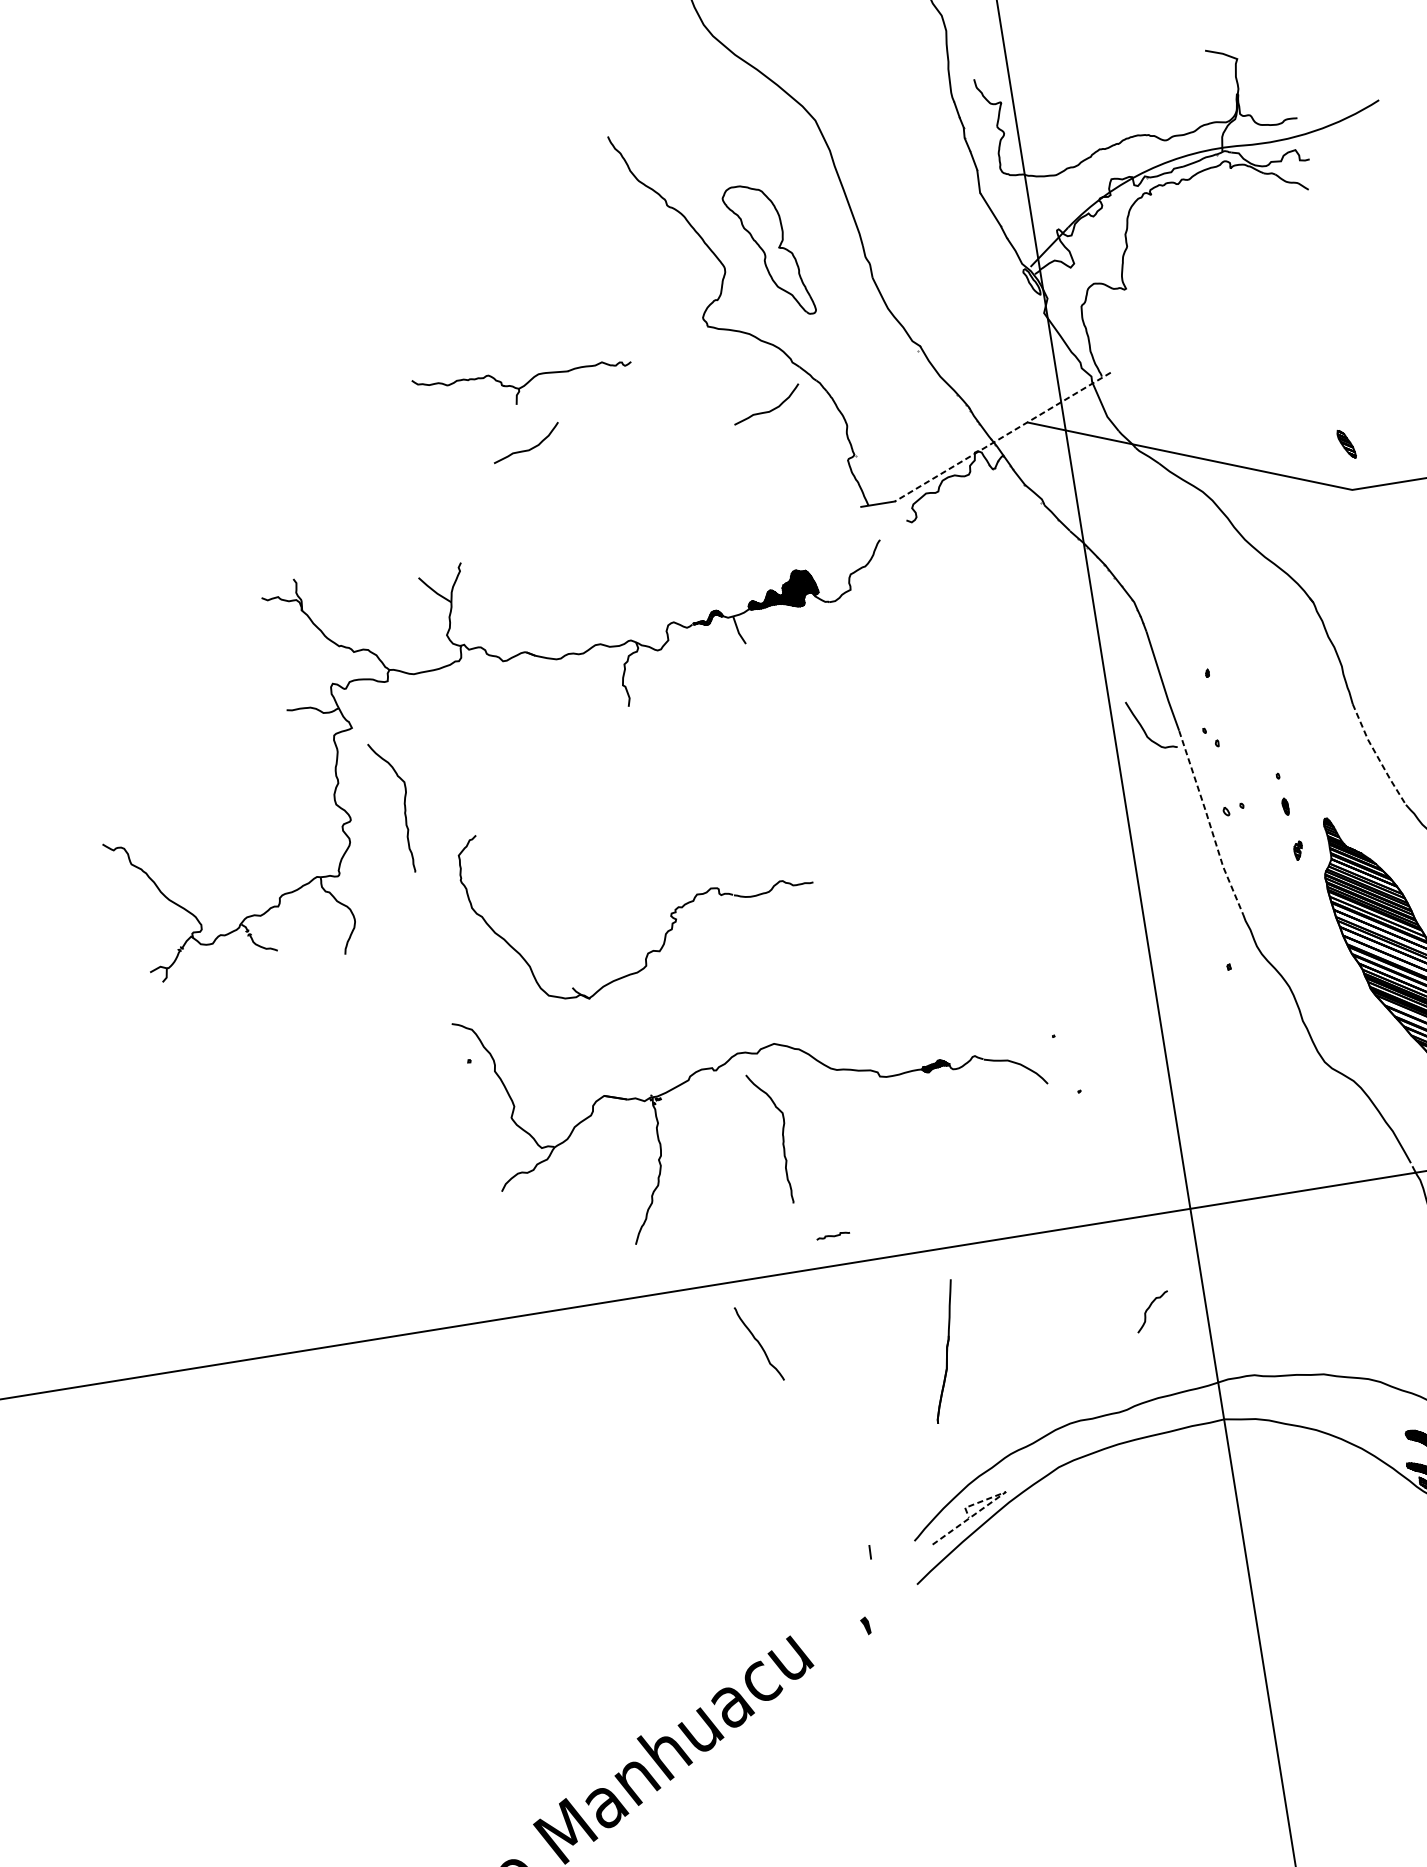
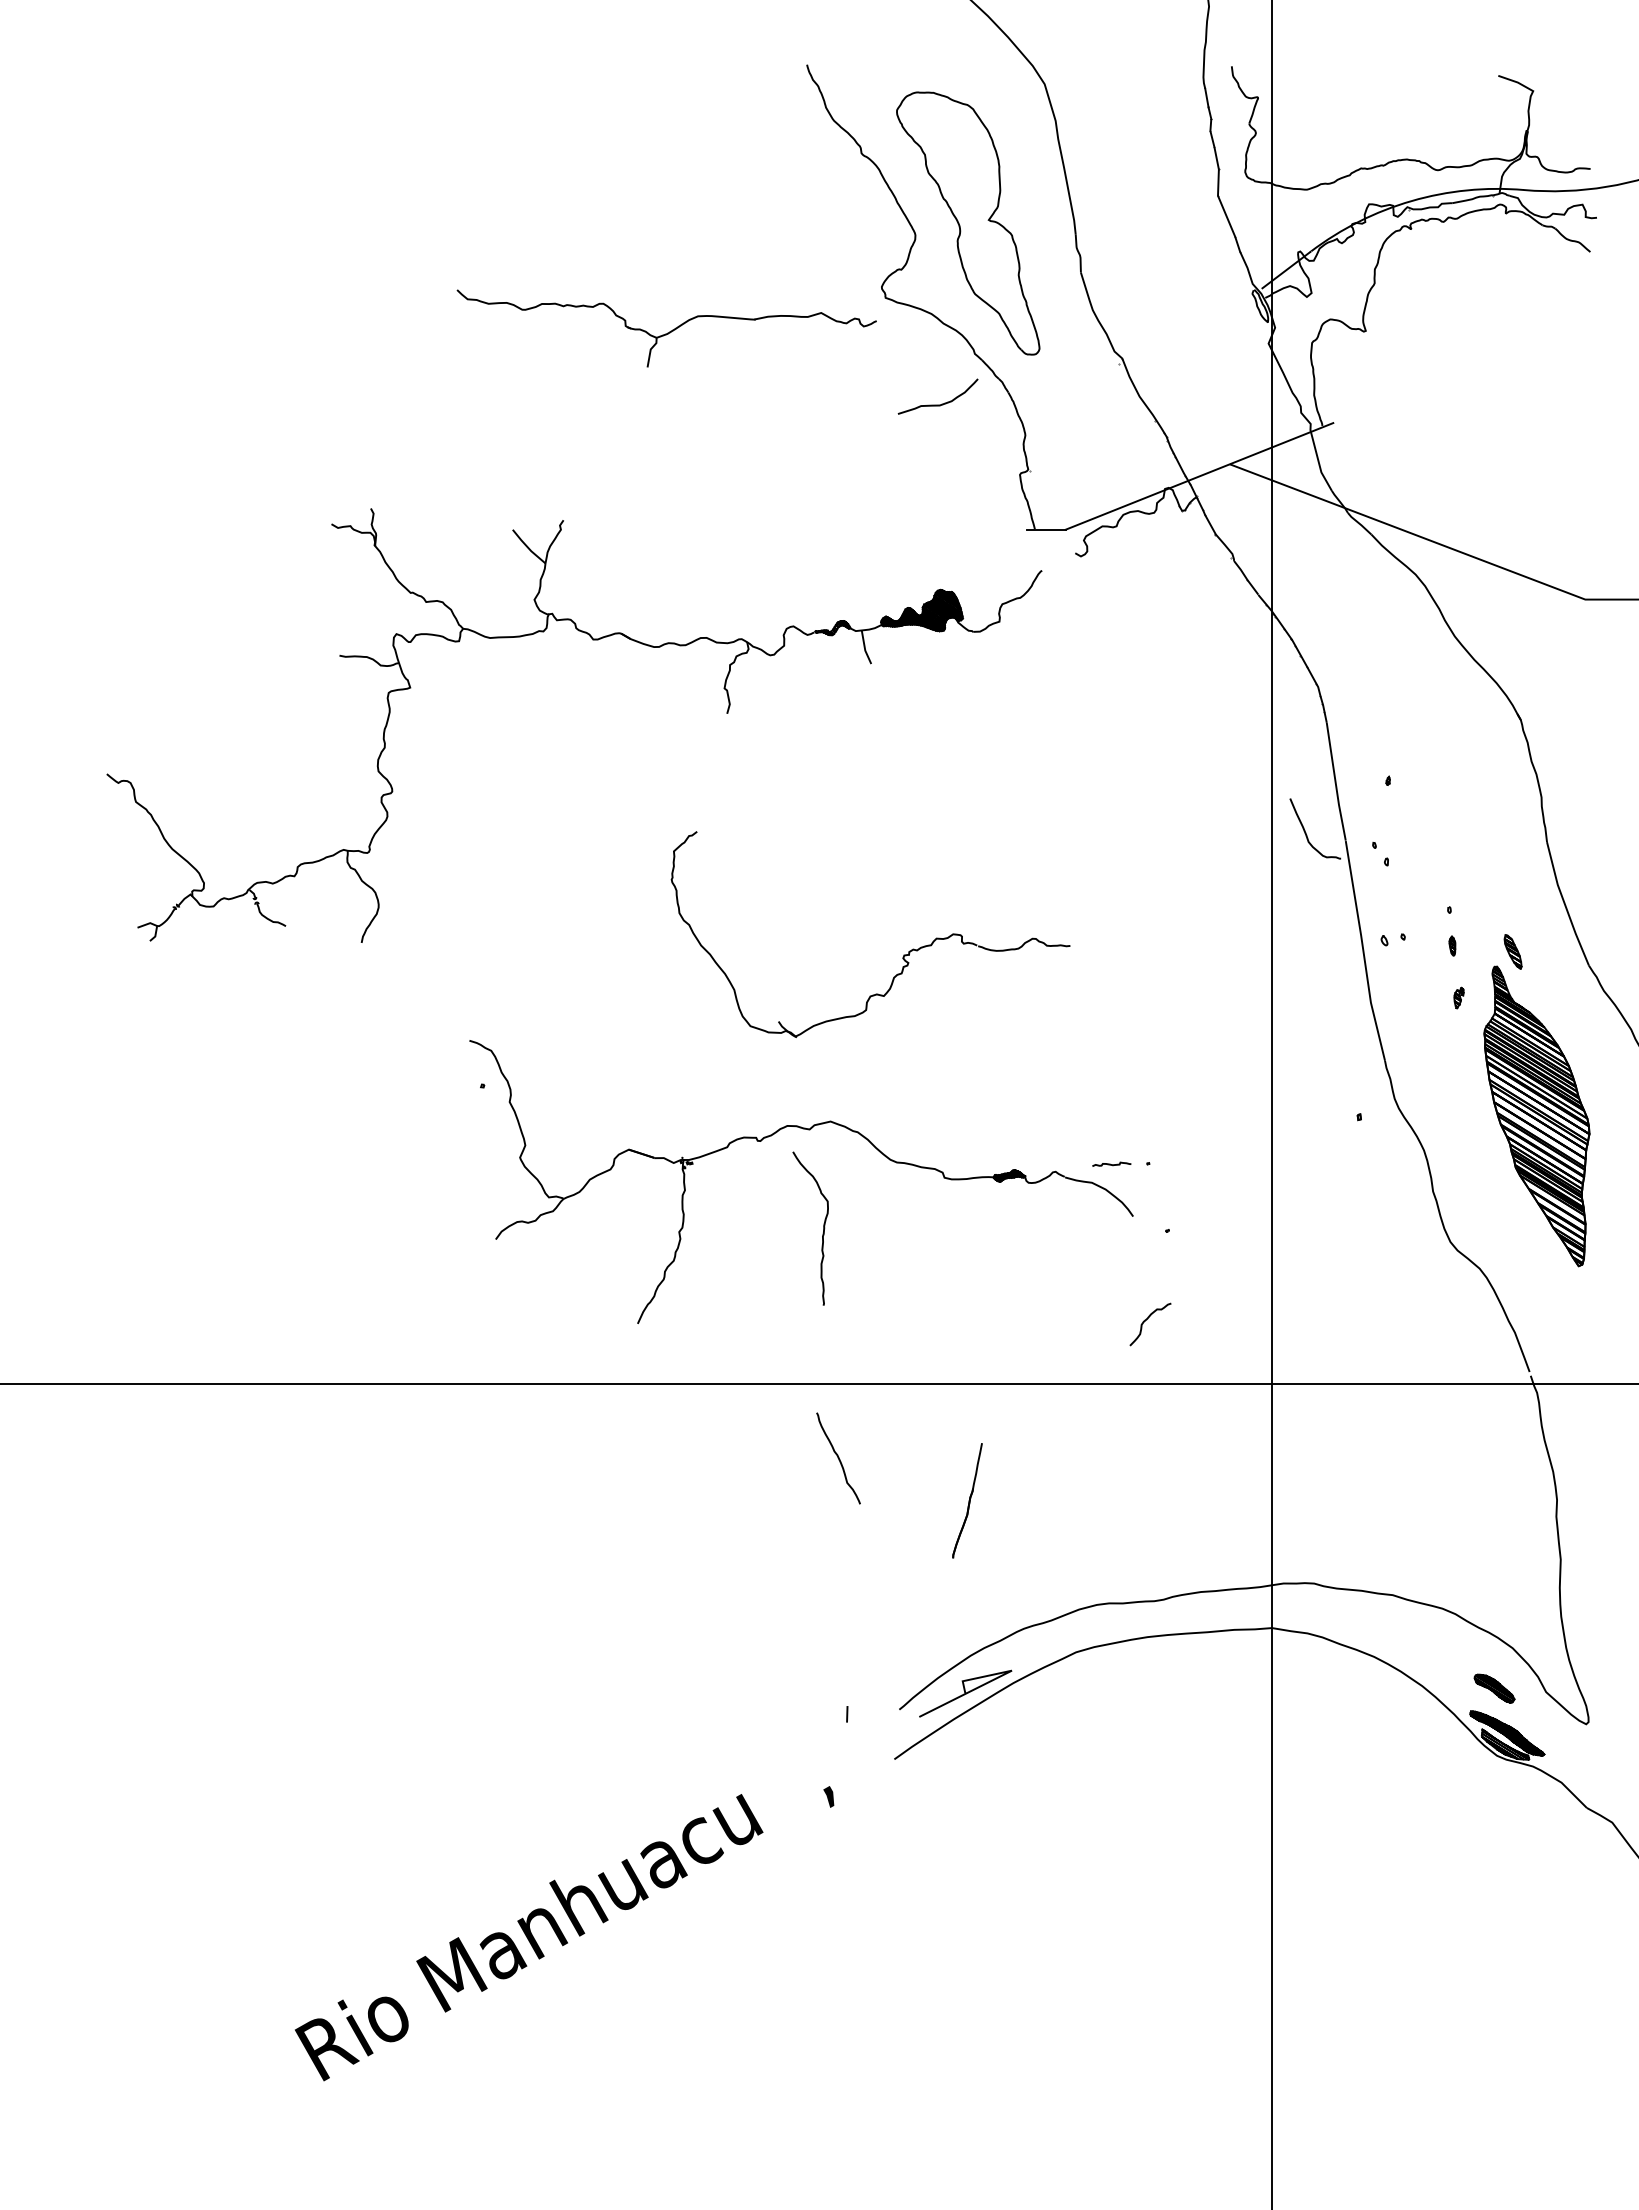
part: (768, 251) -> (968, 223), size x1.67
part: (523, 383) -> (666, 328), size x1.67
line: (1002, 437) -> (1199, 476), dashed -> solid
part: (1346, 444) -> (1512, 951), moved
curve: (526, 449) -> (658, 404), removed
line: (1377, 755) -> (1565, 904), dashed -> solid
curve: (404, 806) -> (455, 785), removed
line: (1209, 823) -> (1363, 951), dashed -> solid
part: (670, 912) -> (903, 954), moved
curve: (832, 1235) -> (1110, 1163), moved
curve: (1148, 1309) -> (1146, 1320), moved
curve: (759, 1343) -> (838, 1458), moved
part: (944, 1351) -> (967, 1500), size x0.71
line: (993, 1501) -> (995, 1679), dashed -> solid

